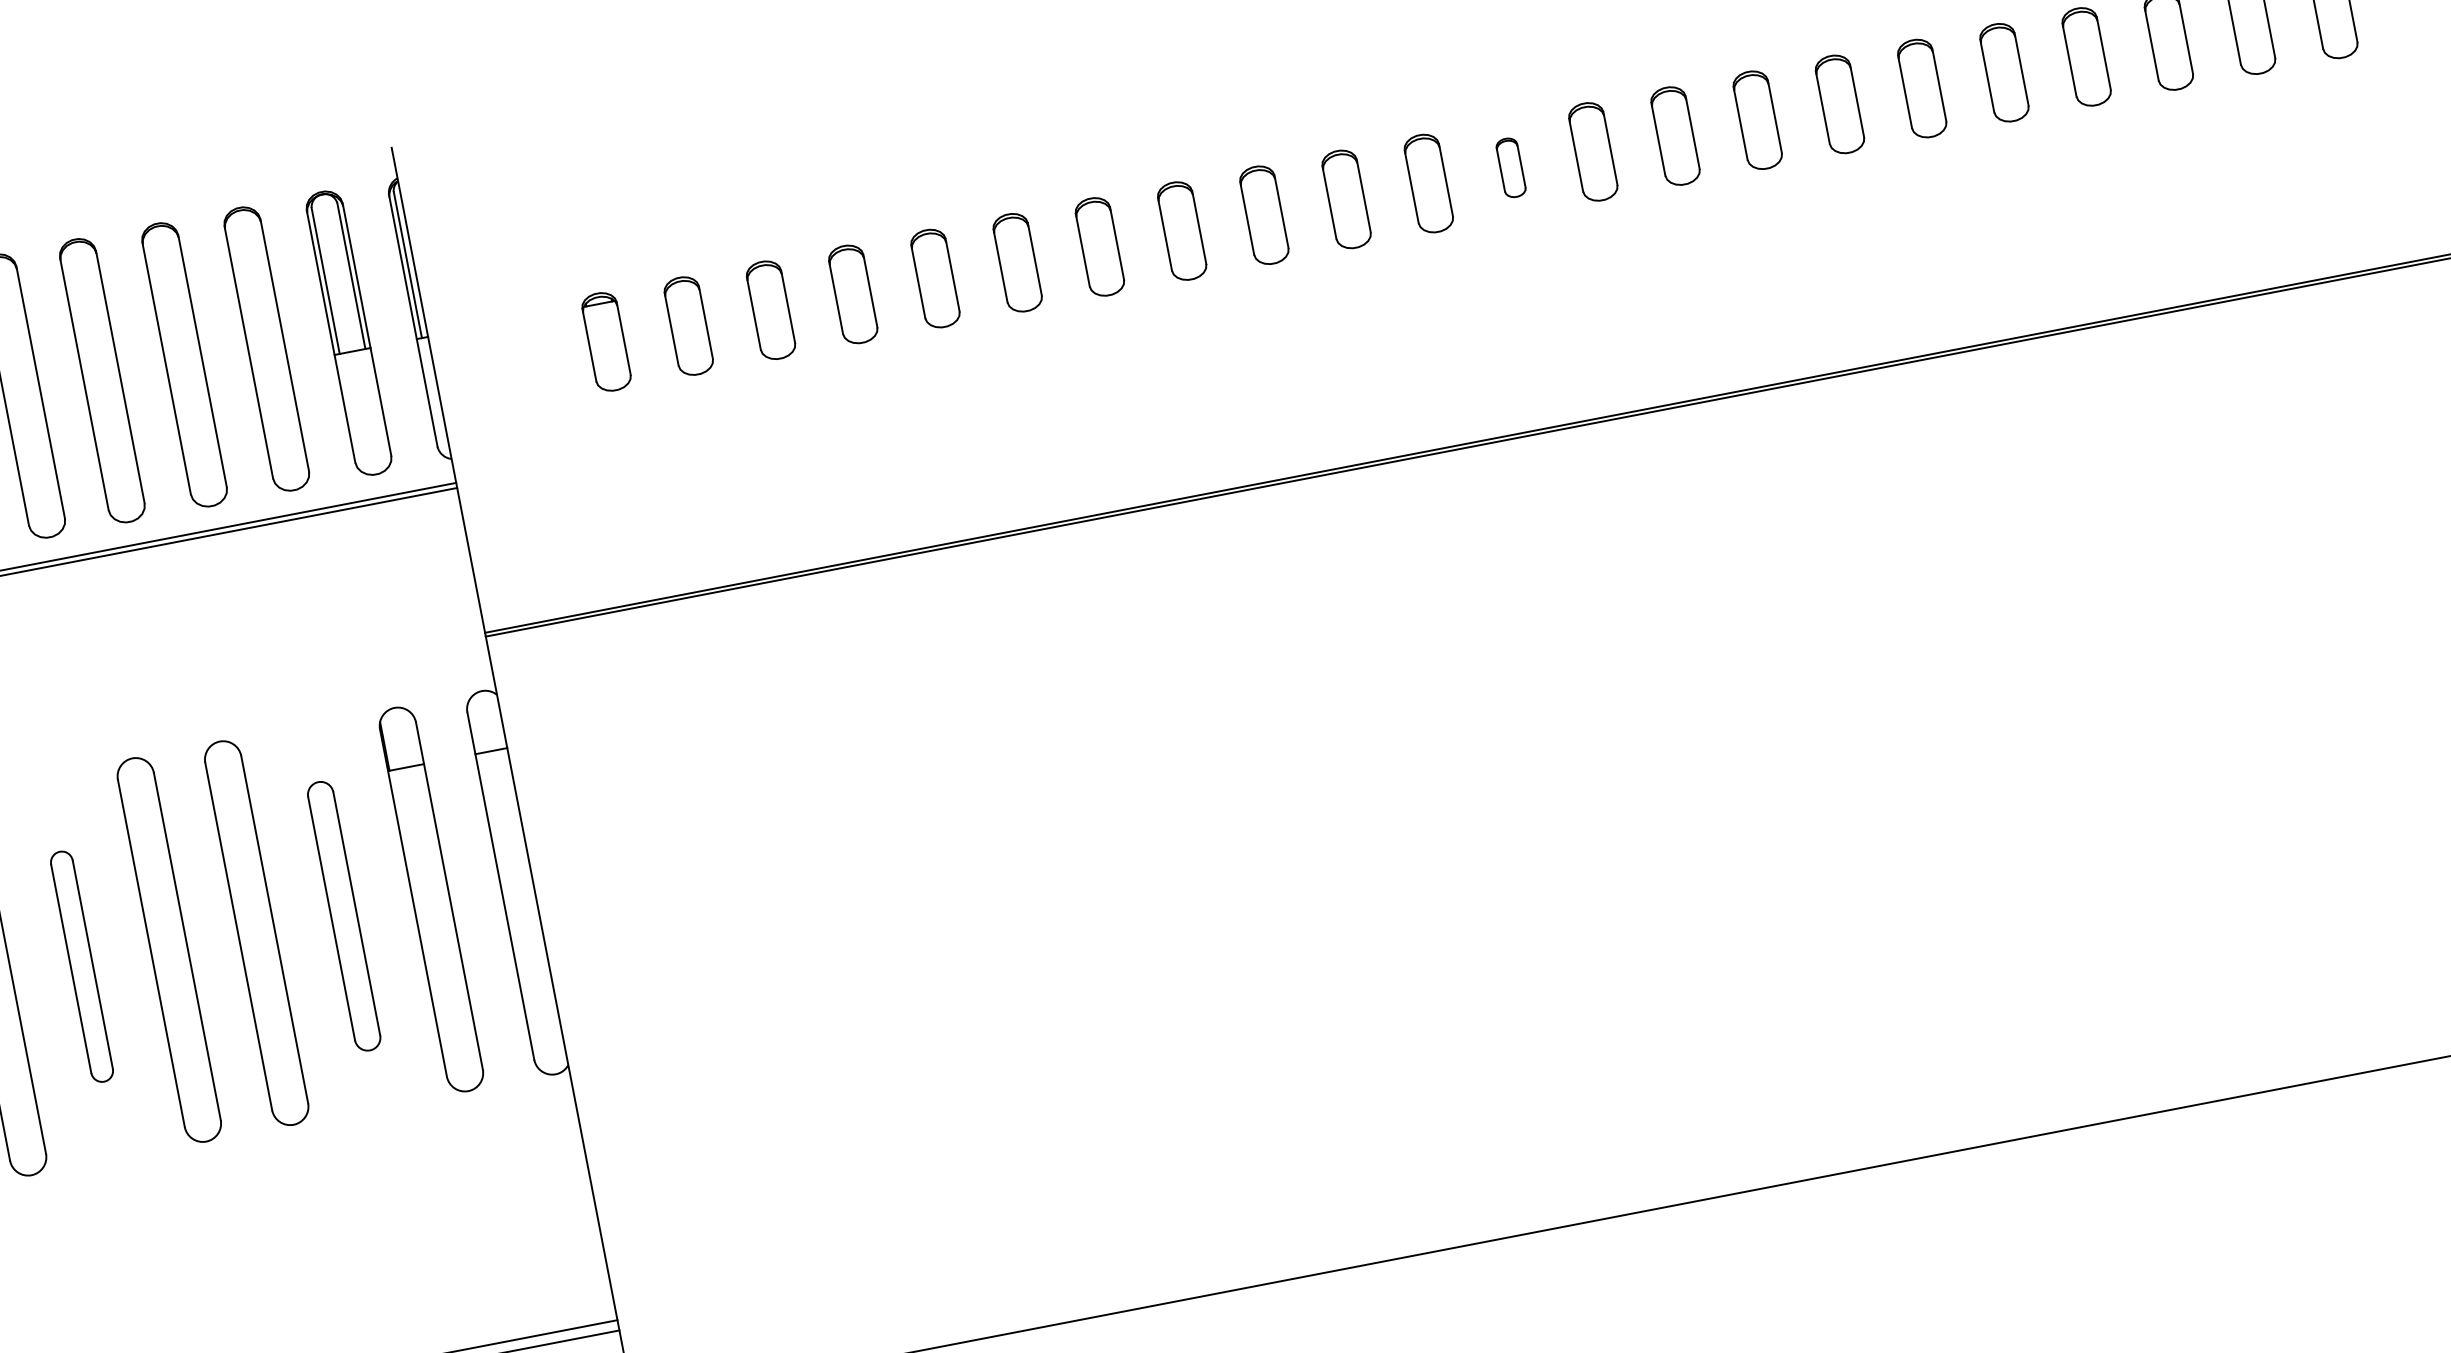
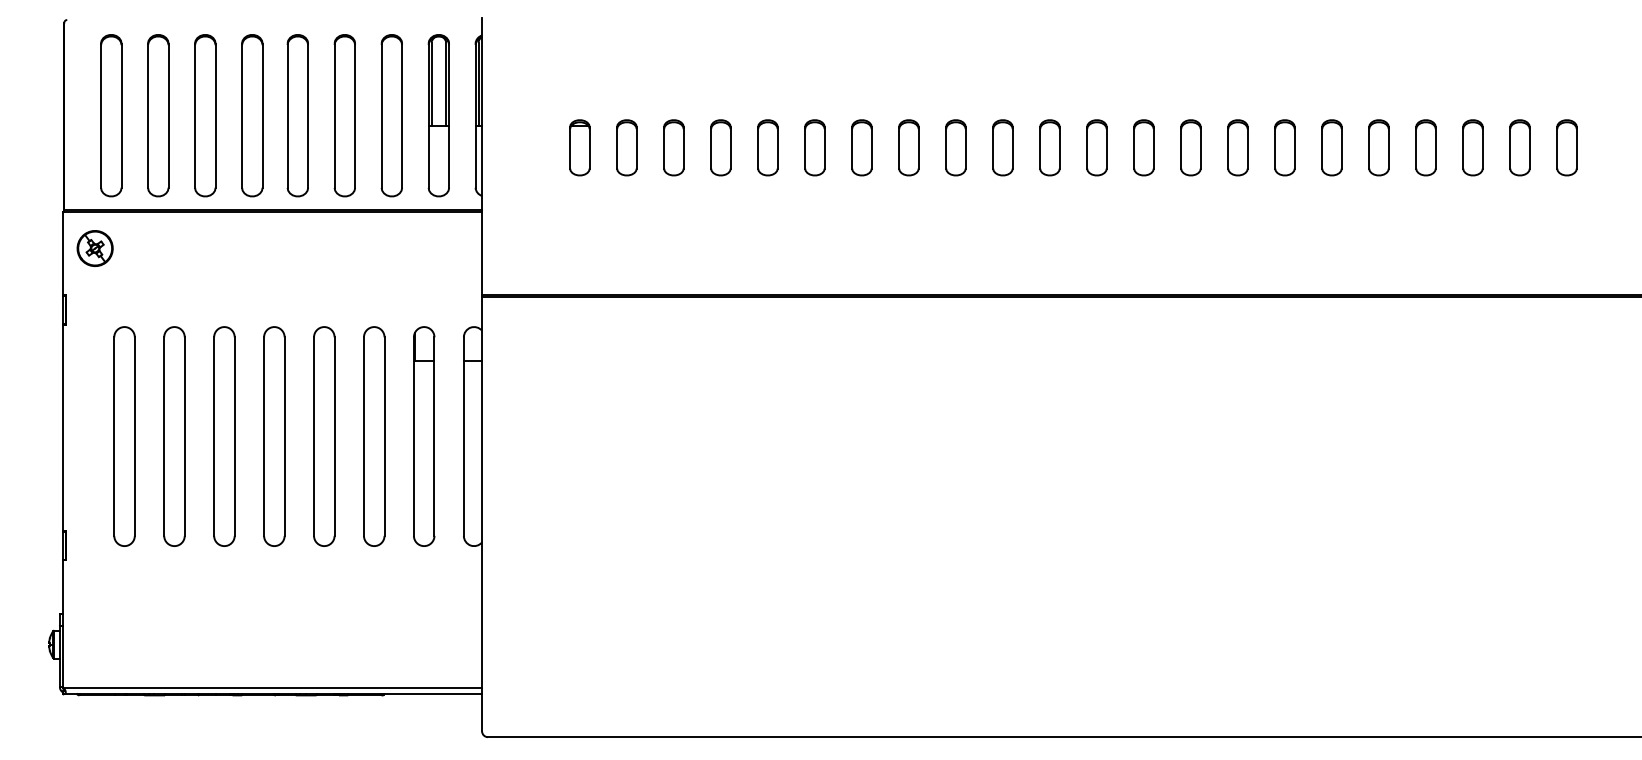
part: (1510, 167) -> (1096, 147), size x1.67
part: (344, 916) -> (374, 436), size x1.43
part: (82, 966) -> (224, 436), size x1.67

